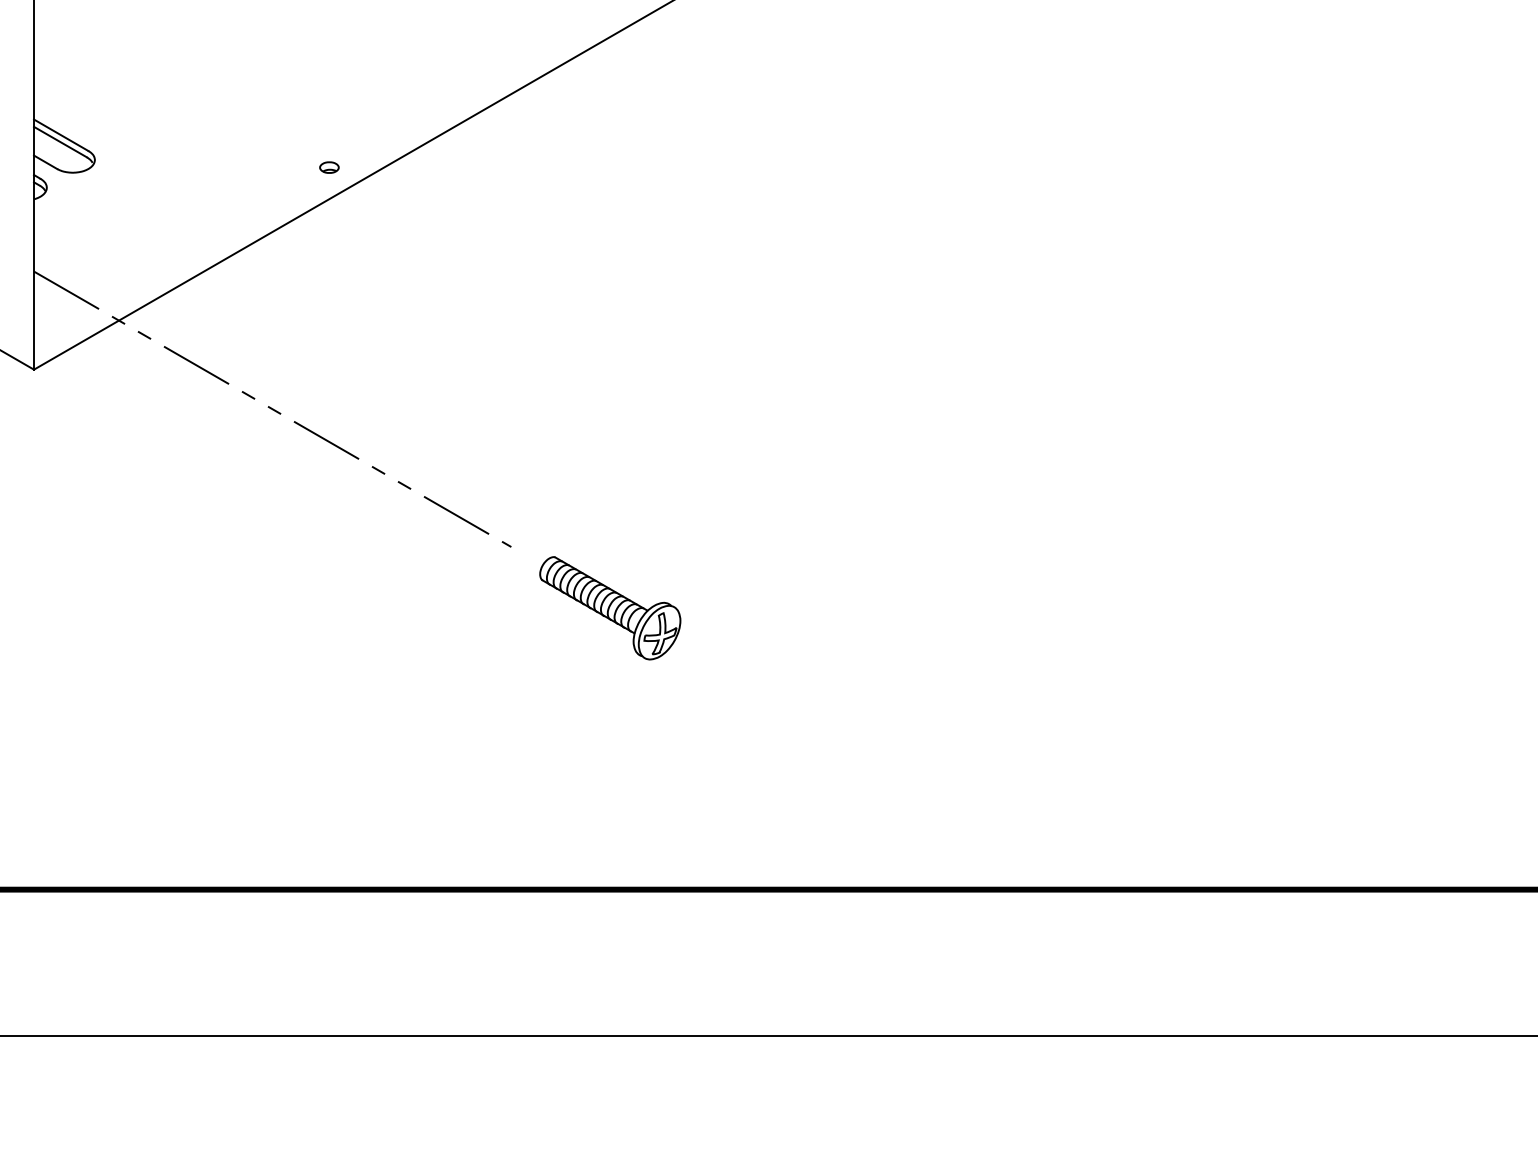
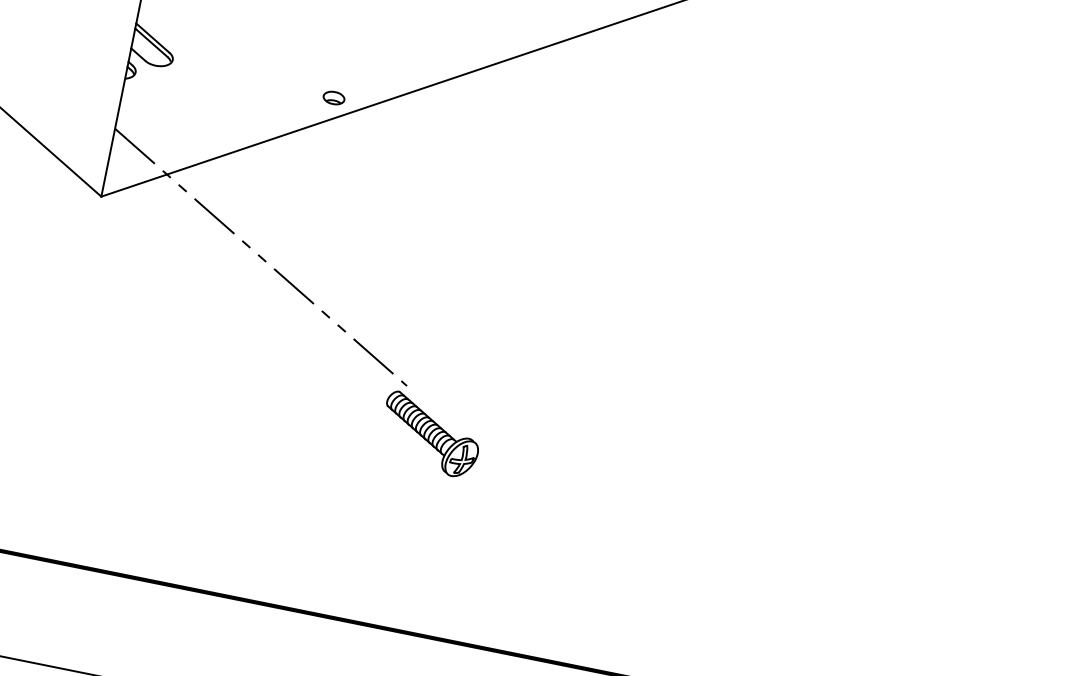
part: (329, 167) -> (334, 97), size x1.6
part: (610, 608) -> (431, 435), moved

